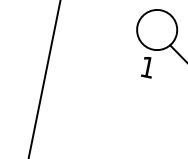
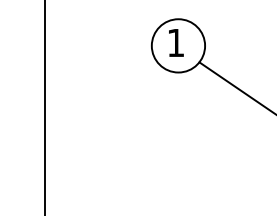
text: (148, 67) -> (176, 42), moved

